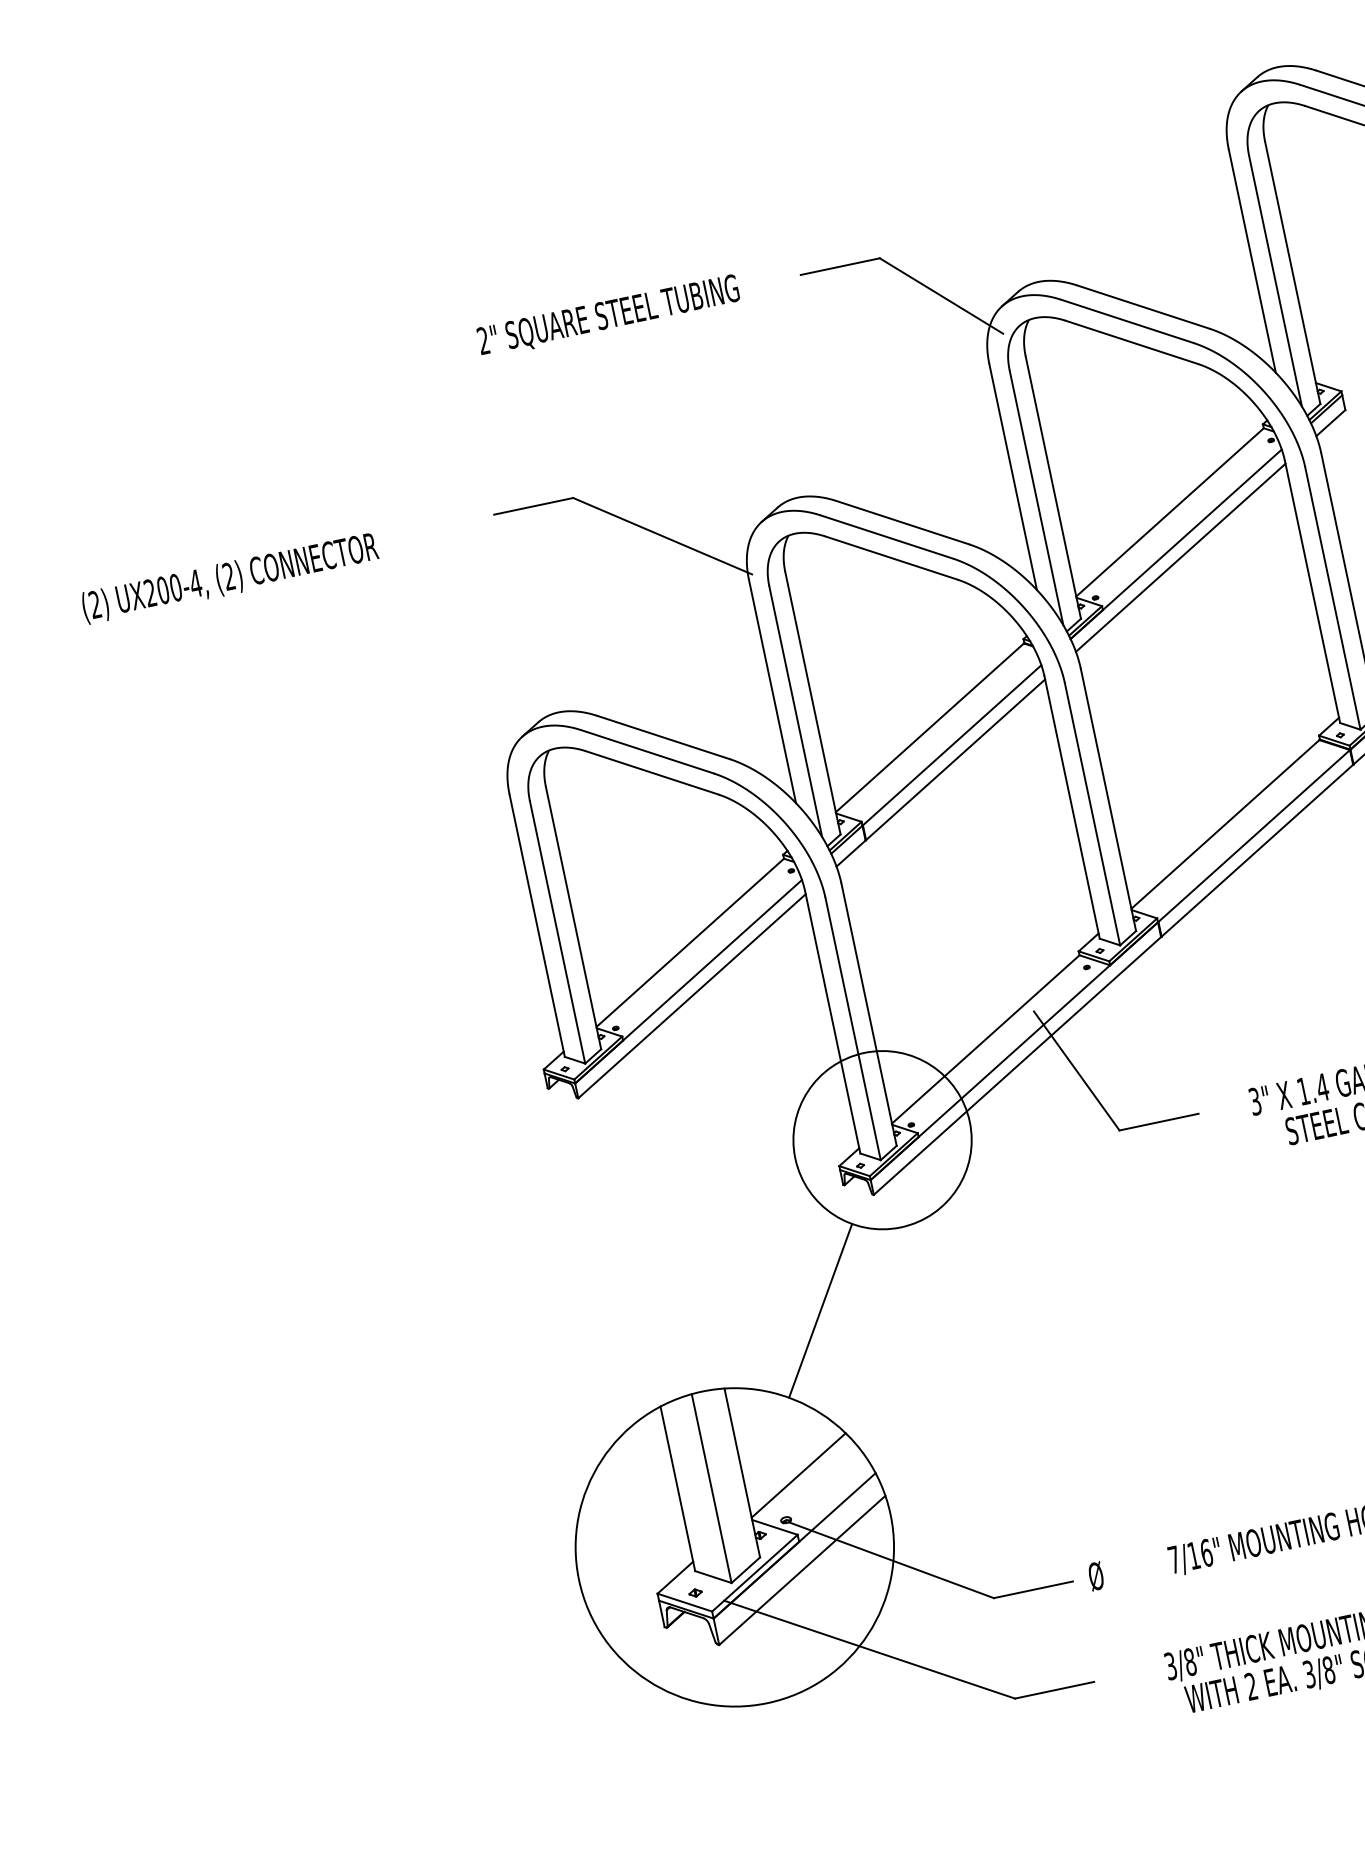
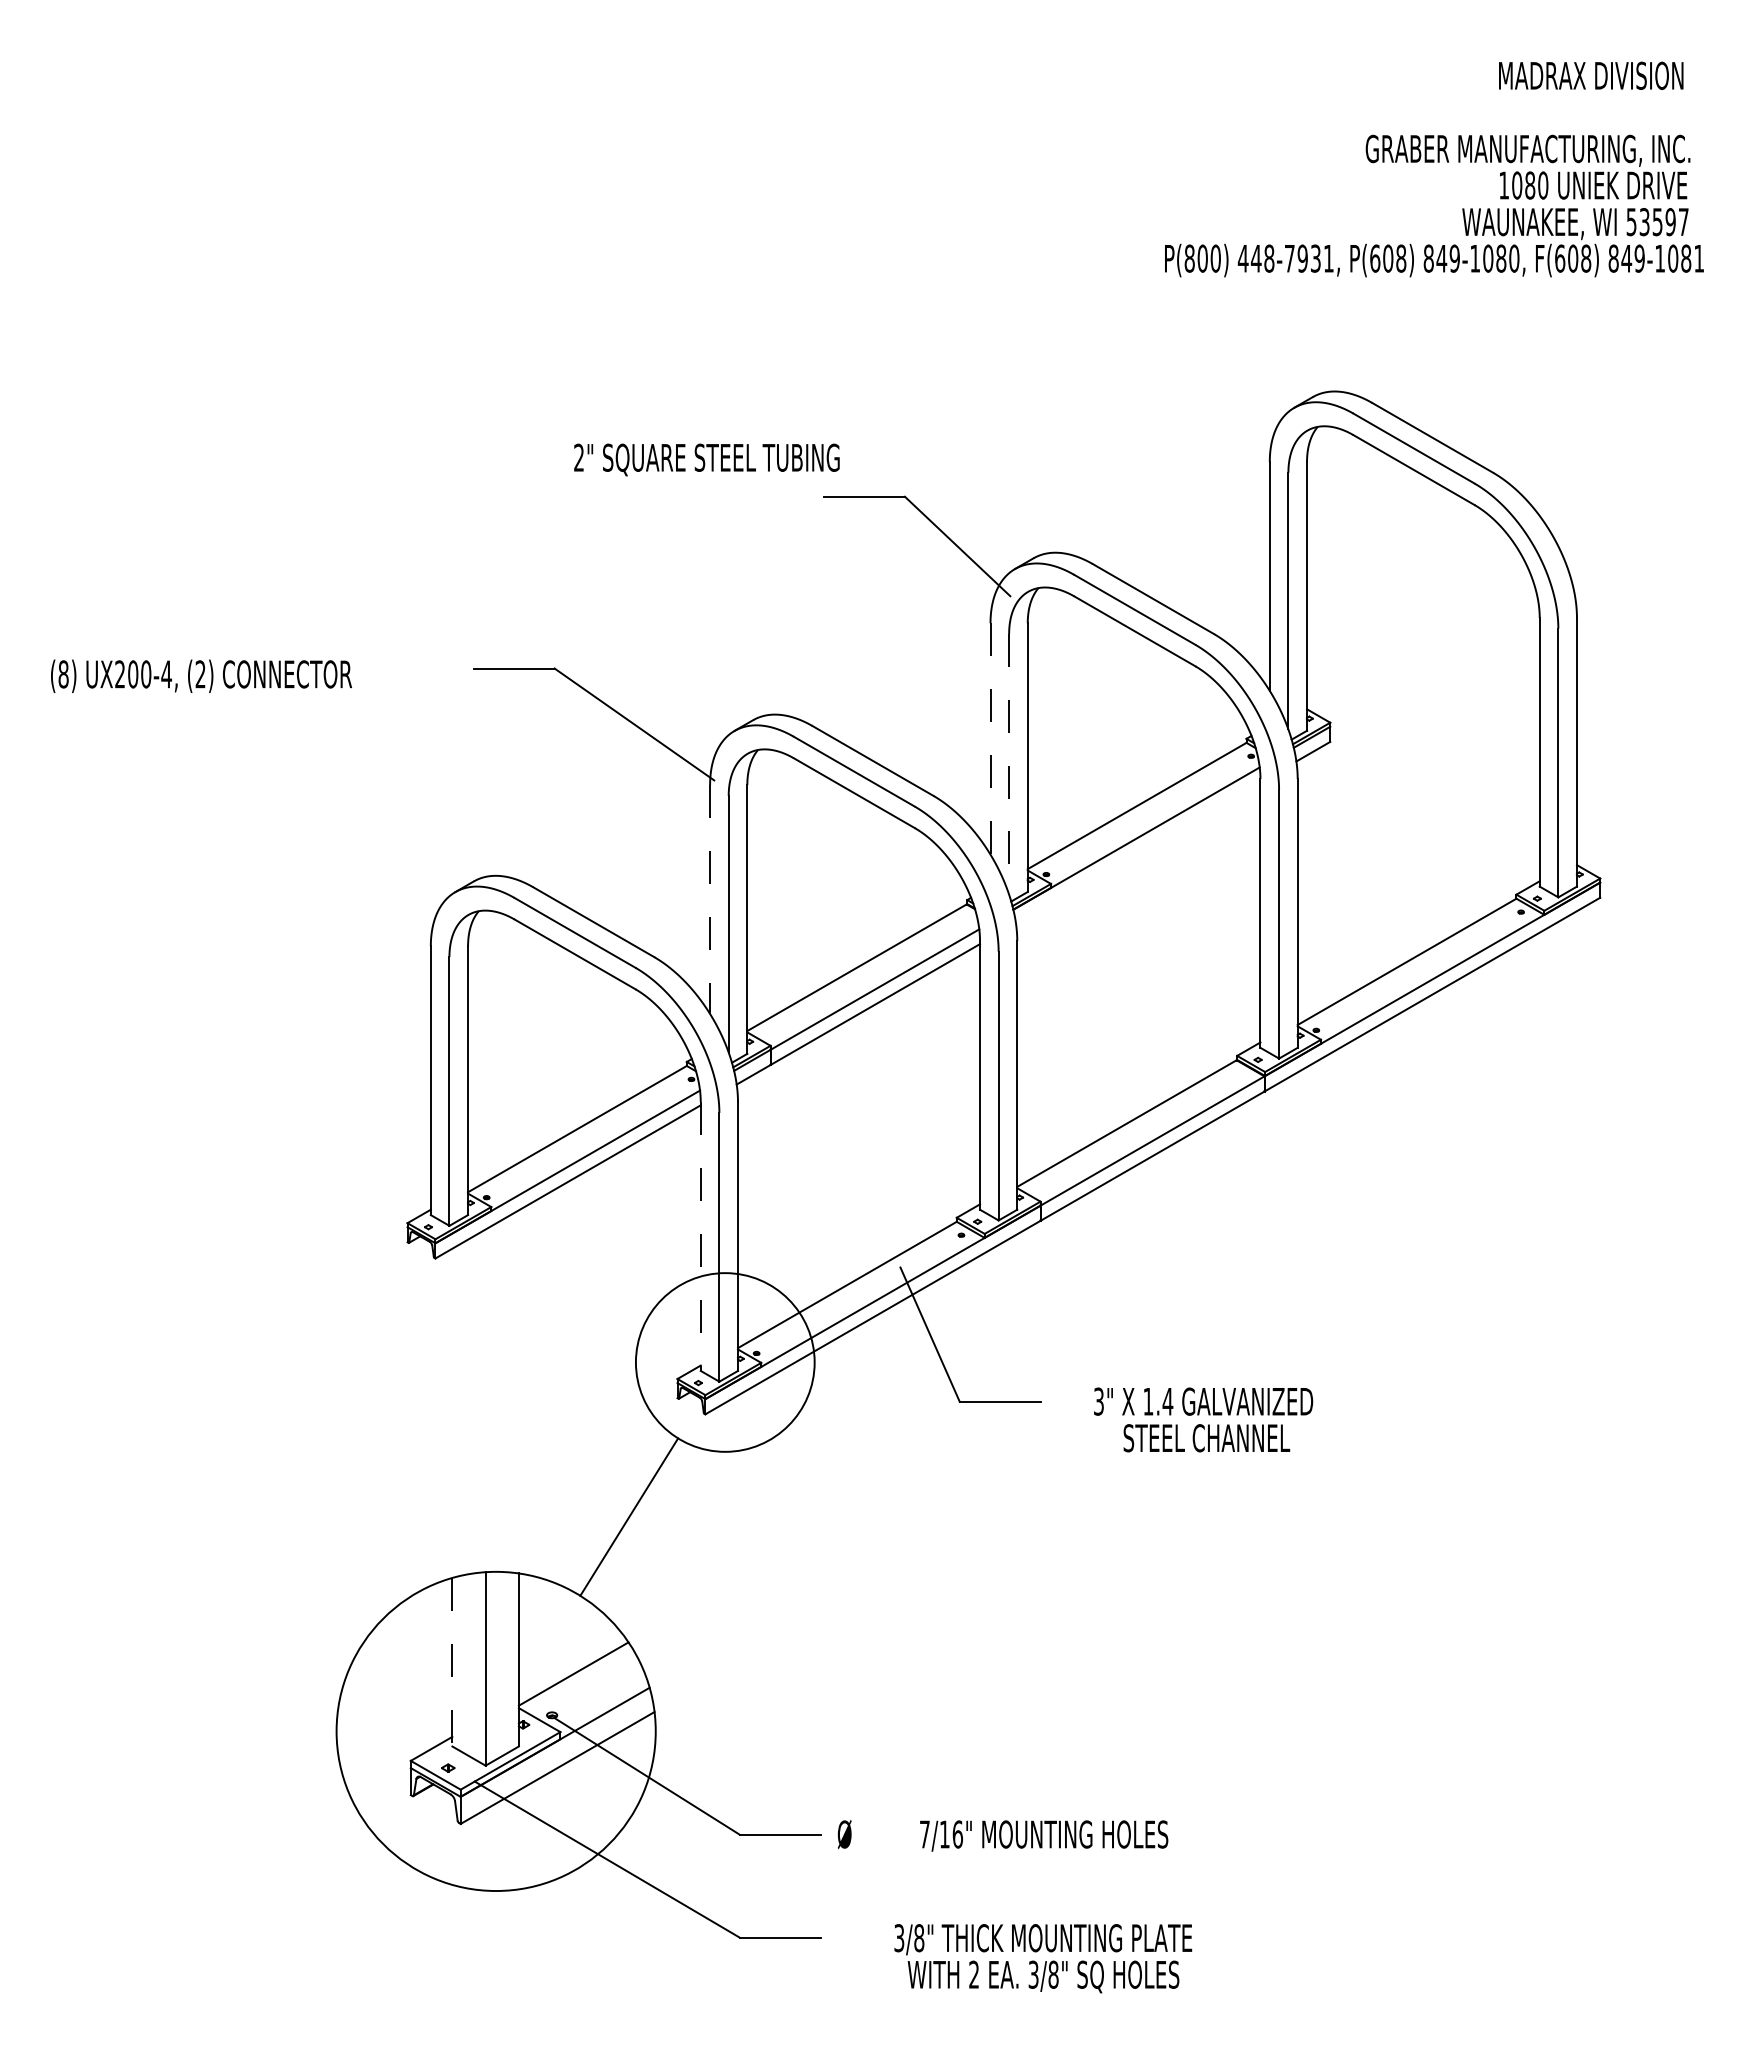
text: (608, 316) -> (706, 459), moved
line: (1013, 476) -> (990, 738), solid -> dashed
line: (1036, 498) -> (1009, 764), solid -> dashed
line: (1179, 557) -> (1137, 852), removed
text: (95, 604) -> (63, 674), (2) -> (8)
line: (773, 692) -> (710, 900), solid -> dashed
line: (832, 1023) -> (700, 1237), solid -> dashed
line: (678, 1489) -> (452, 1662), solid -> dashed

